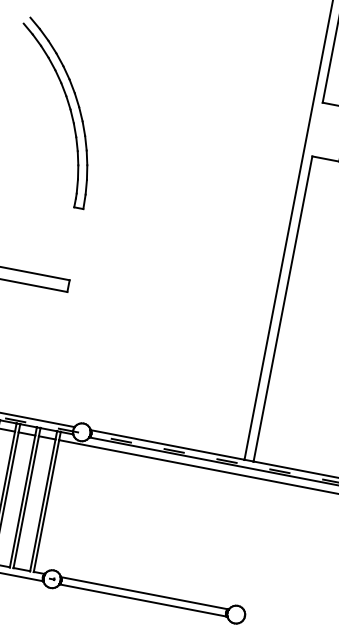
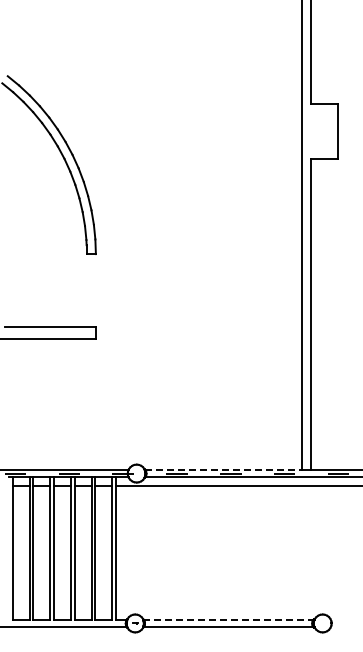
line: (167, 444) -> (223, 469), solid -> dashed
line: (145, 593) -> (229, 619), solid -> dashed

